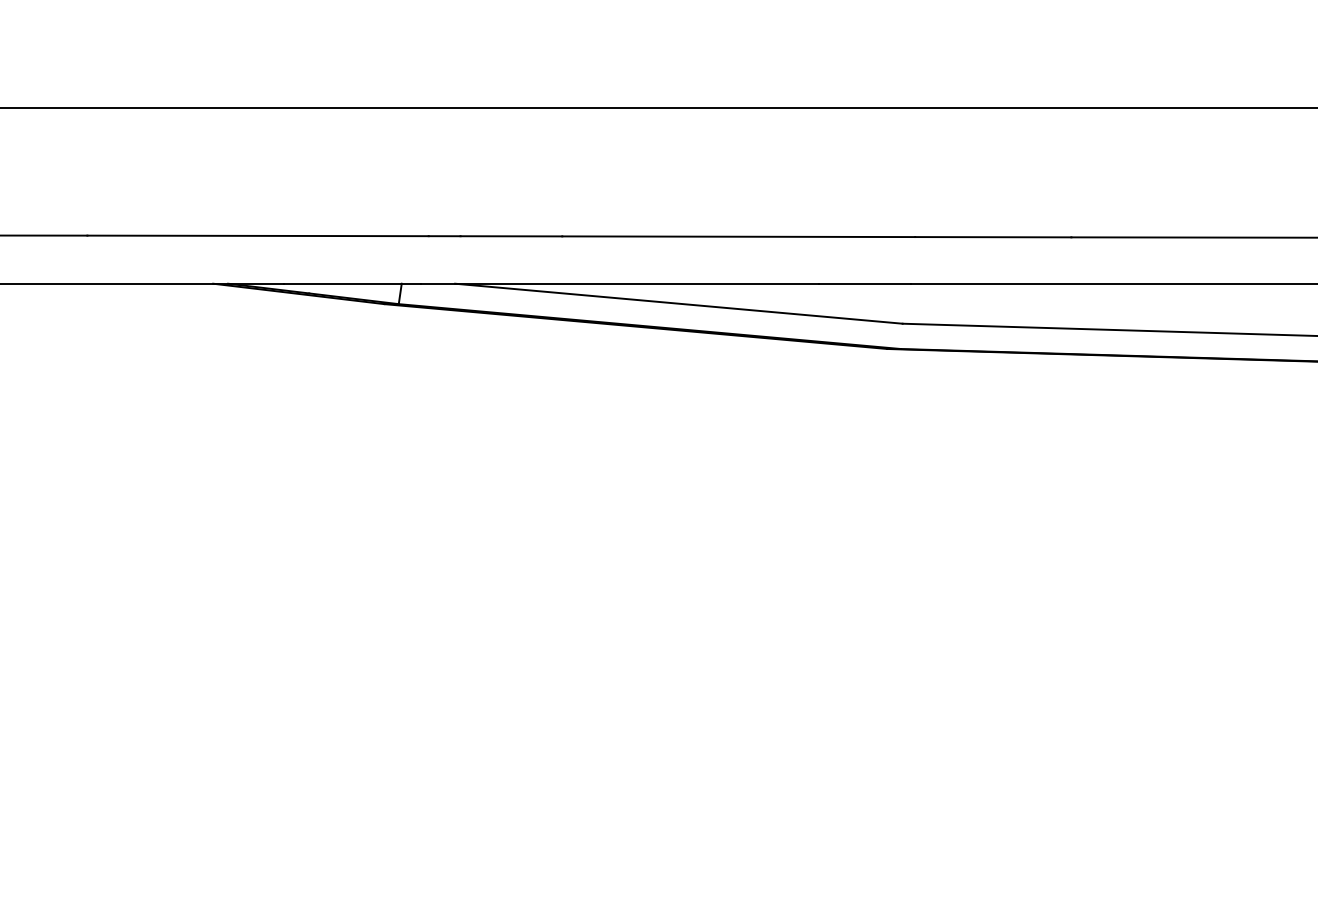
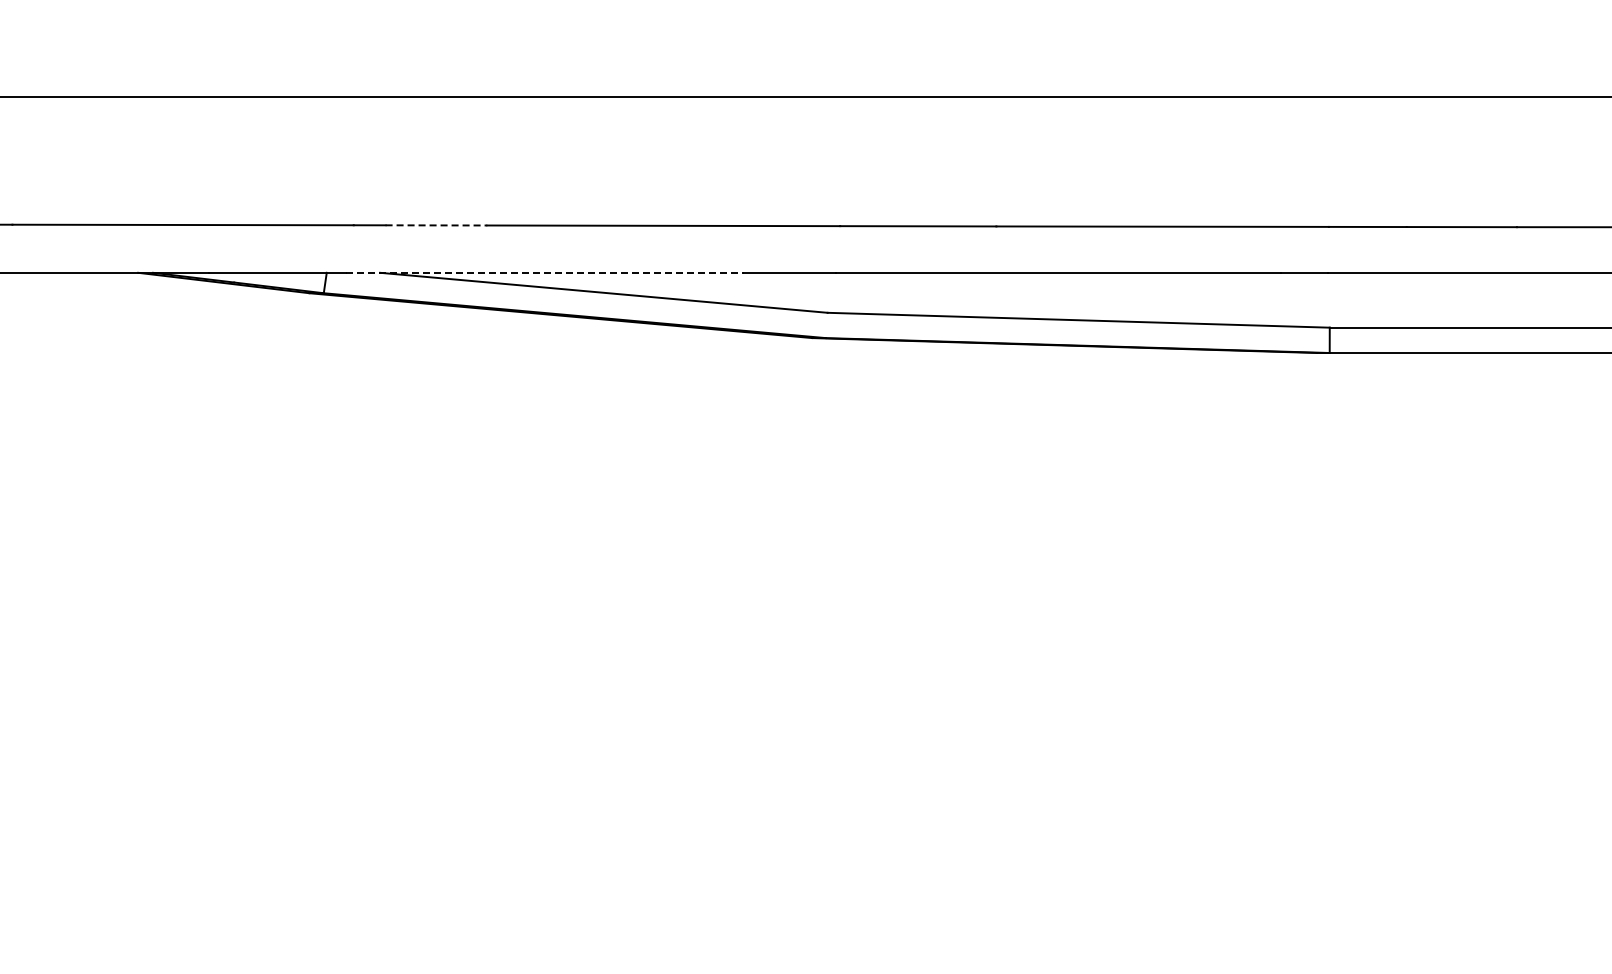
line: (511, 236) -> (436, 225), solid -> dashed
line: (620, 283) -> (545, 272), solid -> dashed

